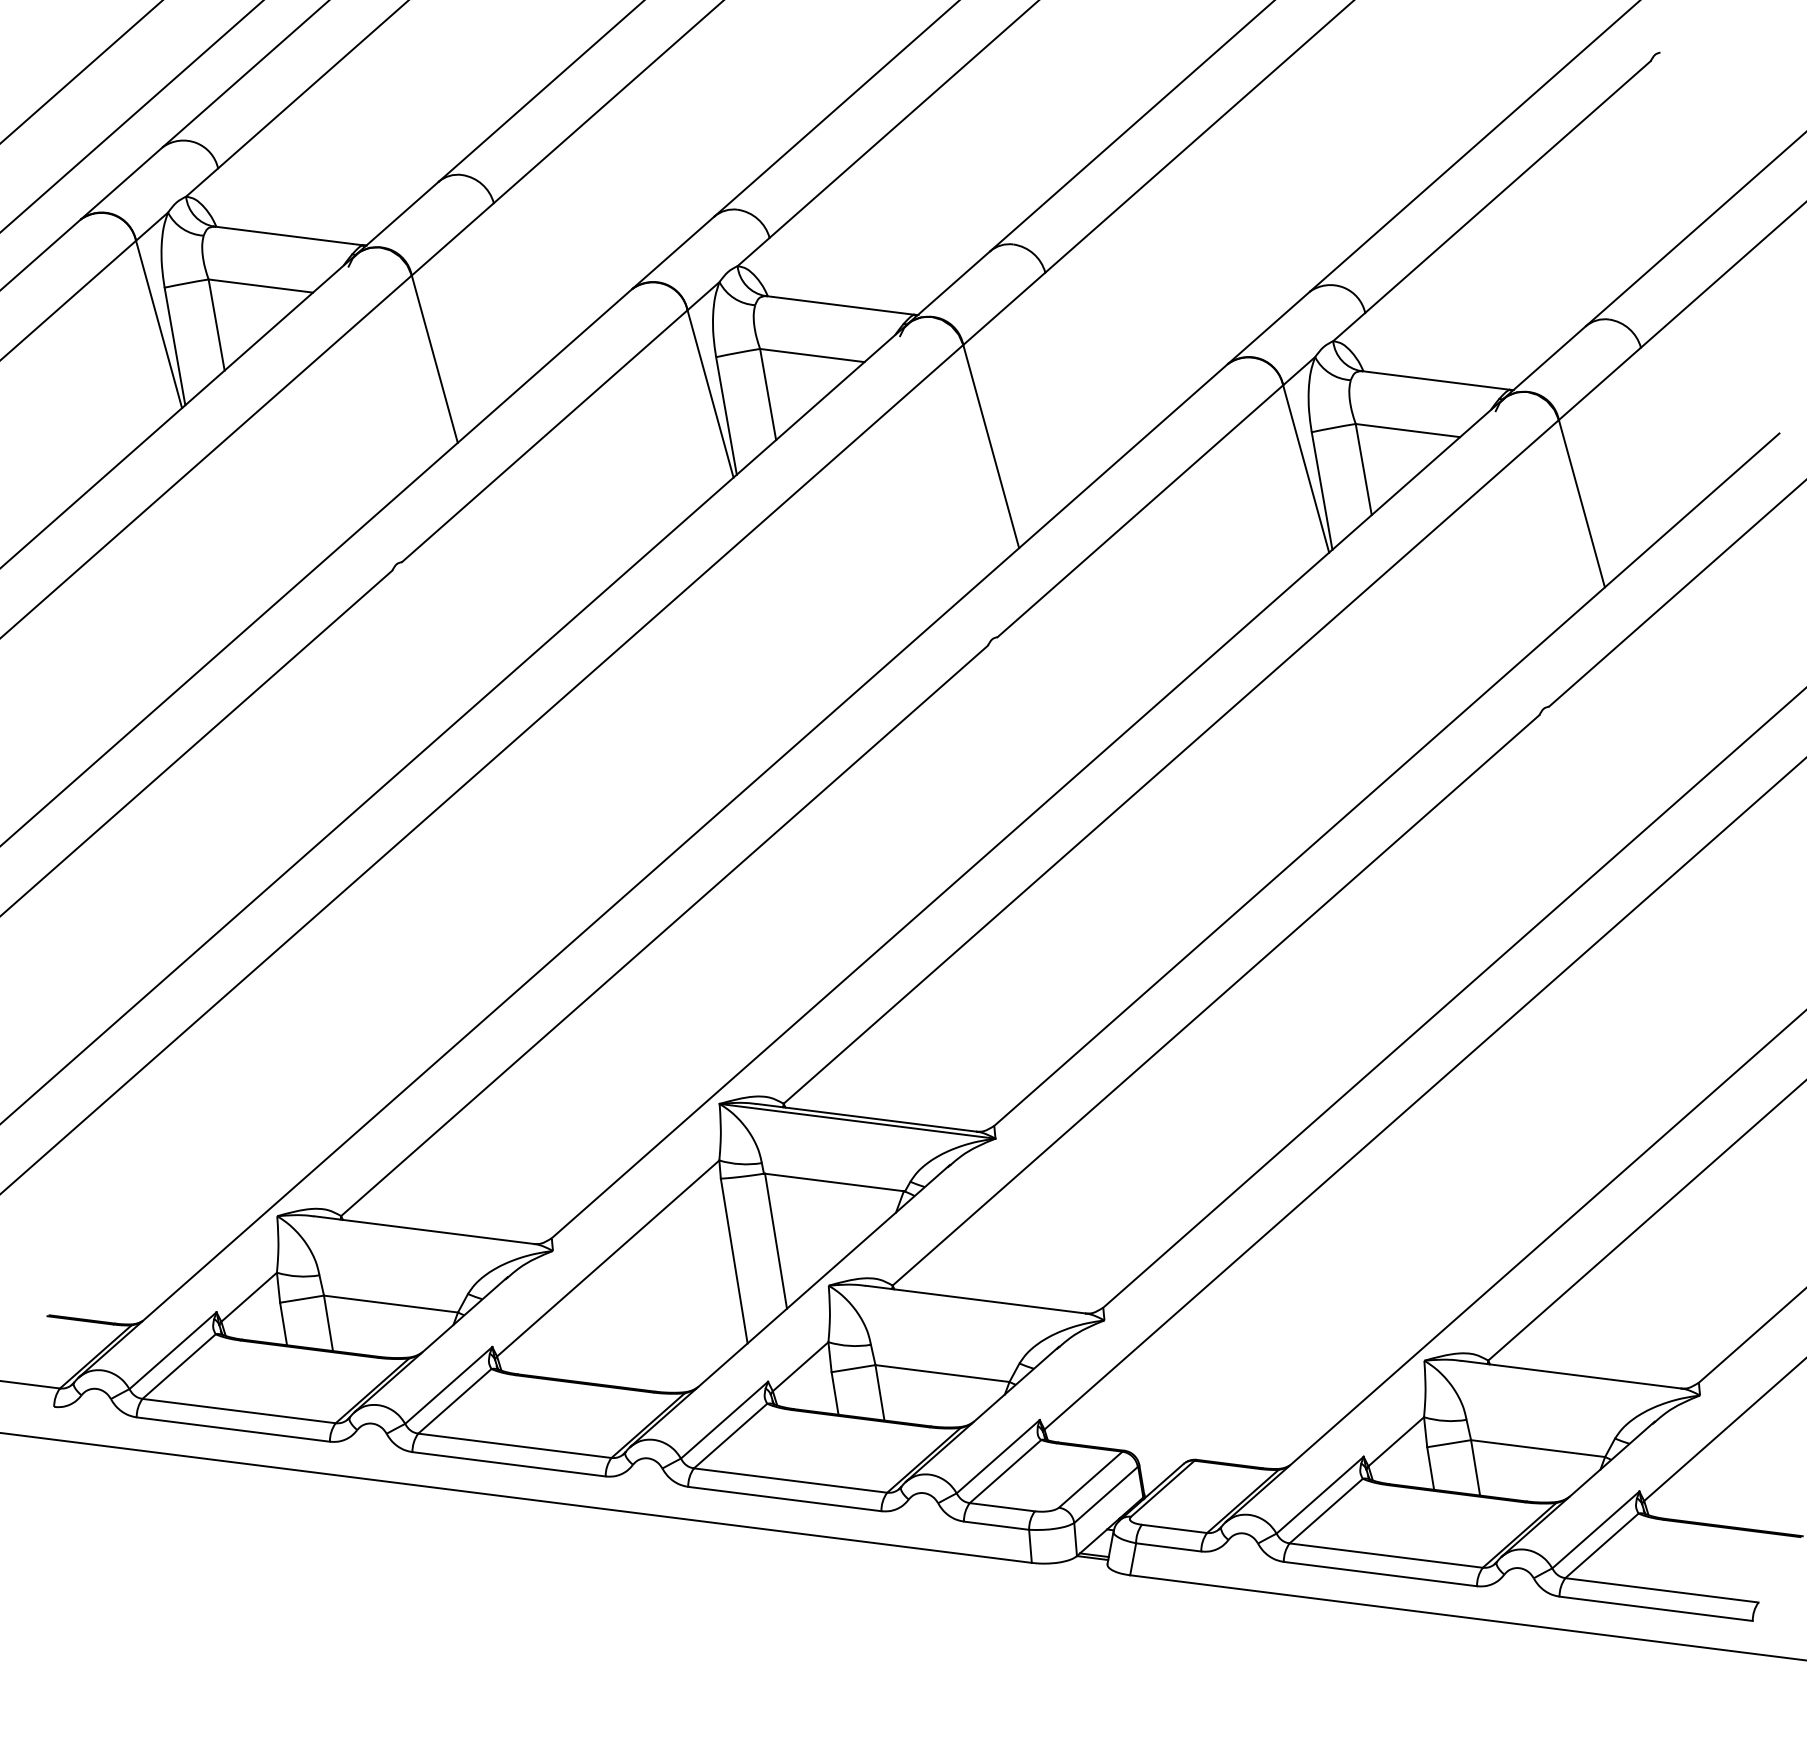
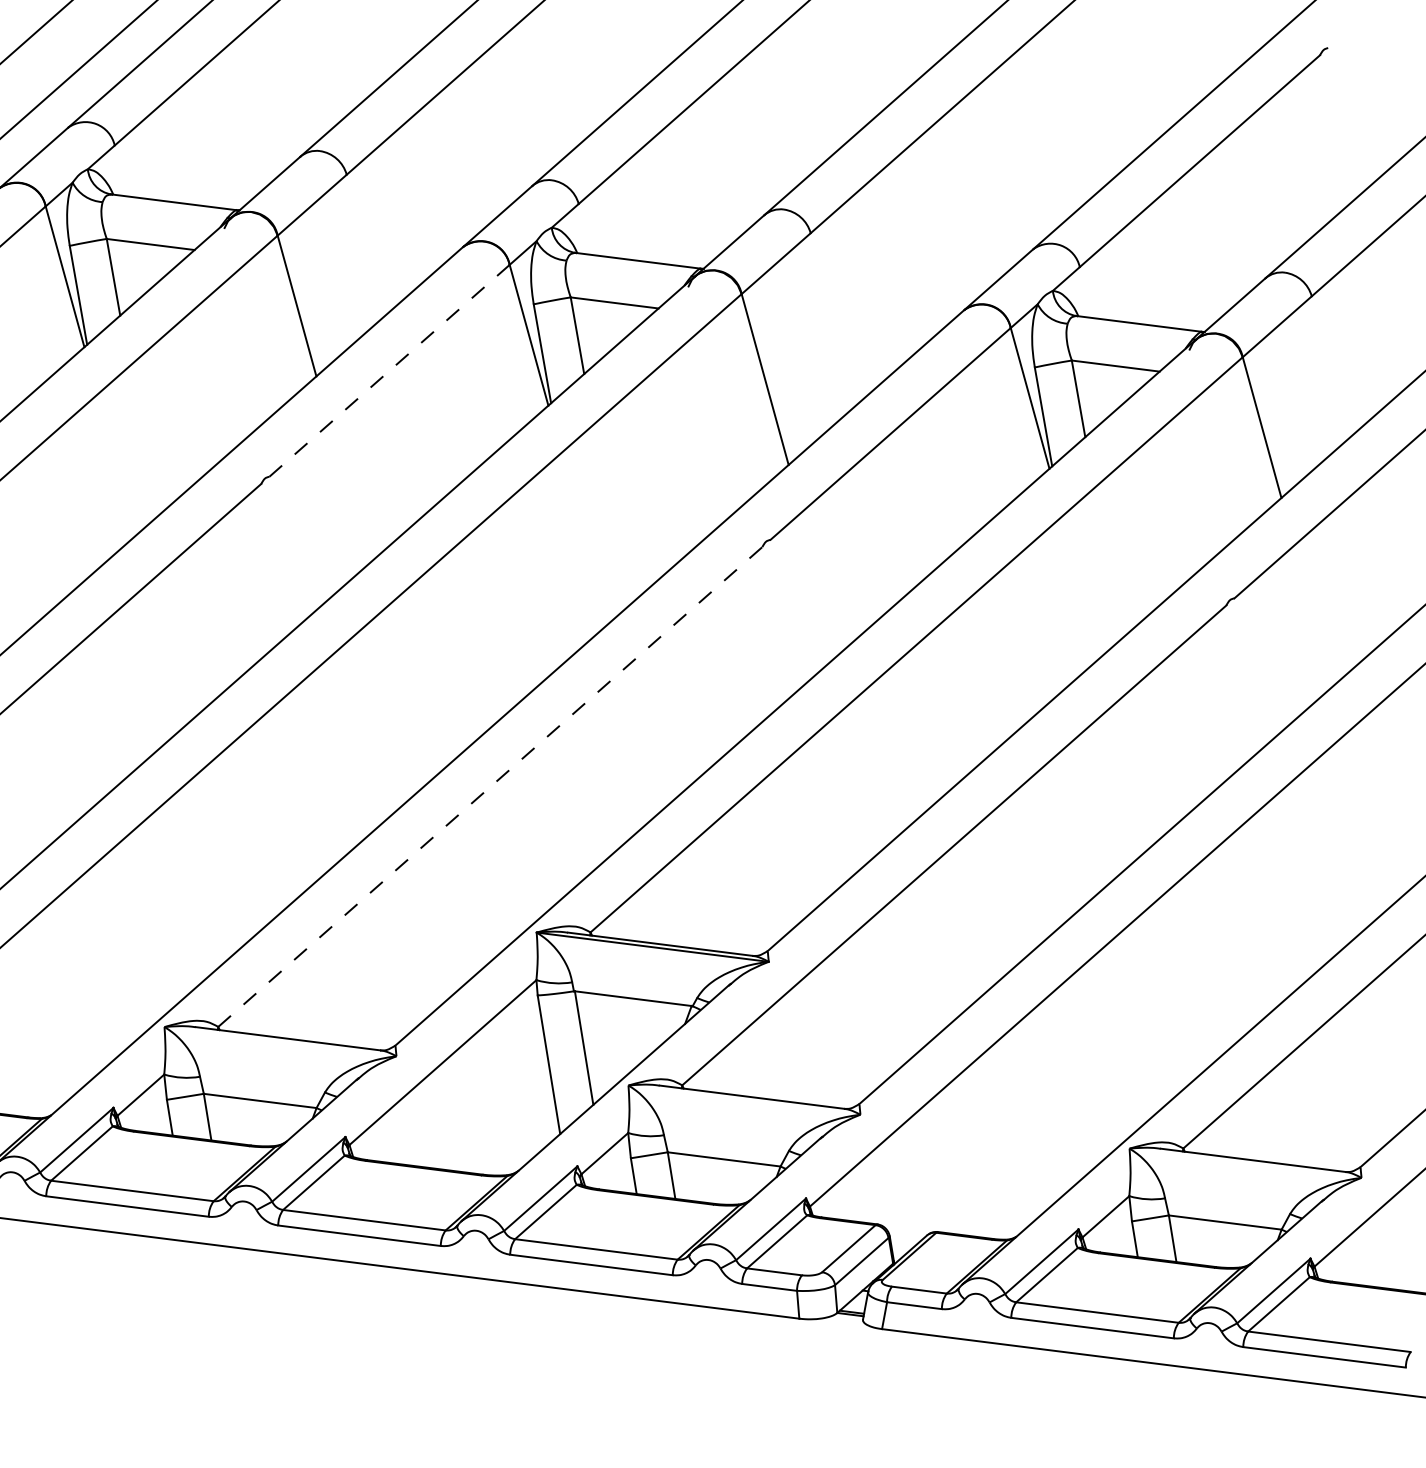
line: (545, 435) -> (390, 370), solid -> dashed
line: (664, 930) -> (490, 786), solid -> dashed

